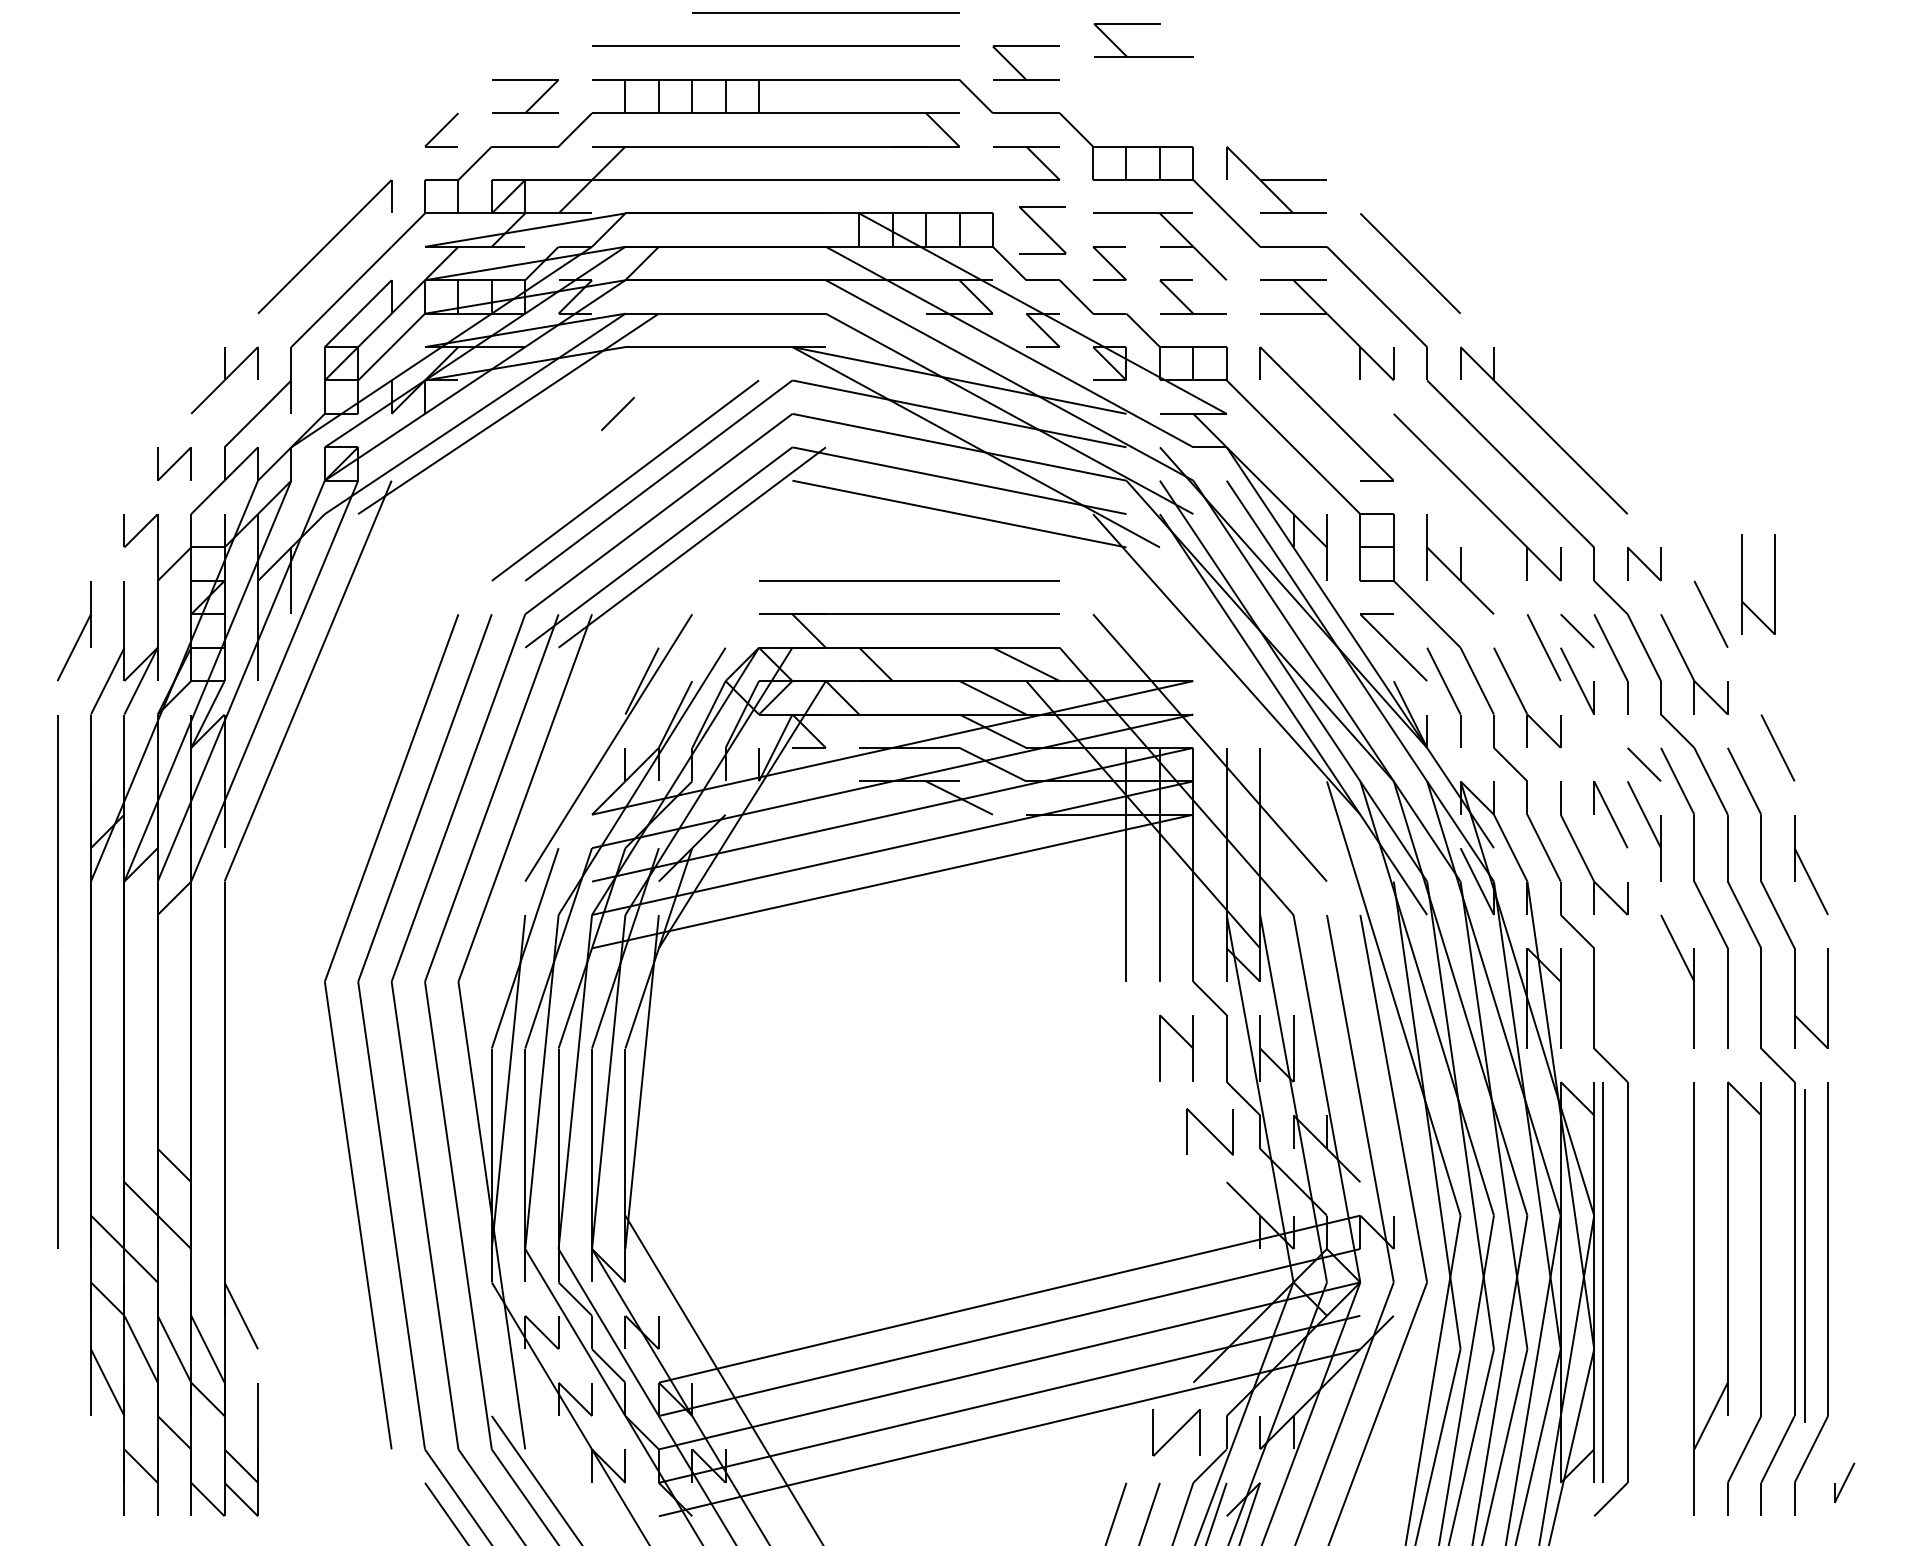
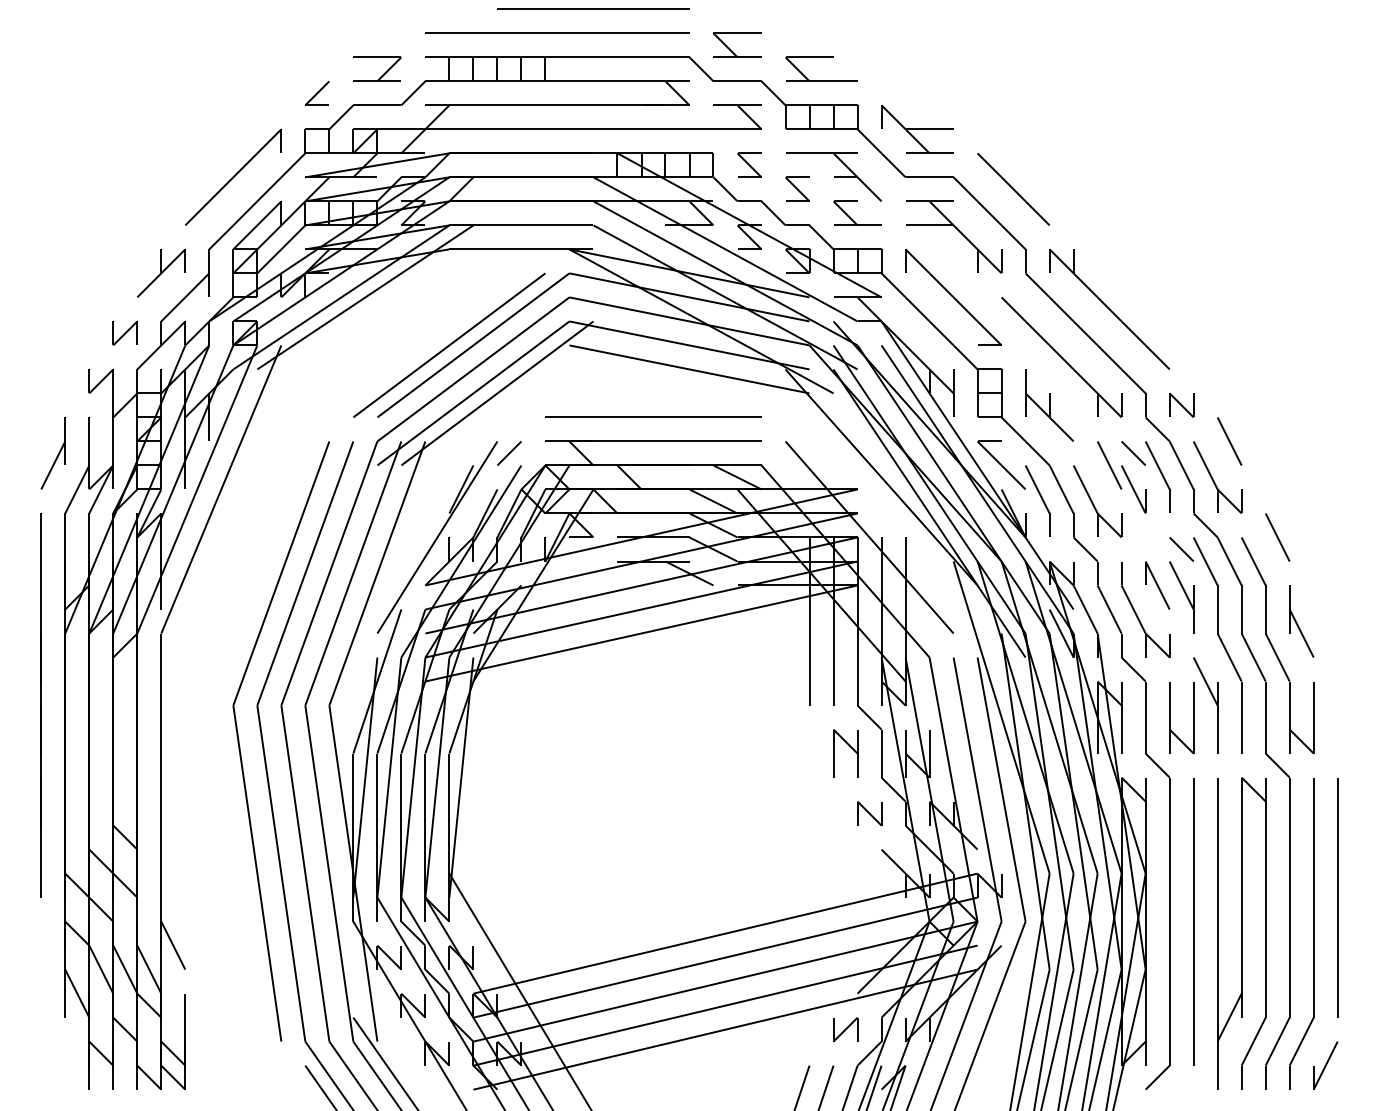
part: (1143, 24) -> (821, 57), moved
part: (1043, 229) -> (749, 164), size x0.71
line: (617, 413) -> (509, 453), moved
part: (1742, 584) -> (1170, 717), moved
part: (1209, 1132) -> (869, 813), size x0.71
line: (1804, 1255) -> (1337, 897), moved
line: (1602, 1282) -> (1193, 921), moved
part: (1176, 1432) -> (845, 1029), size x0.71
part: (1844, 1482) -> (1325, 1065), size x1.67

